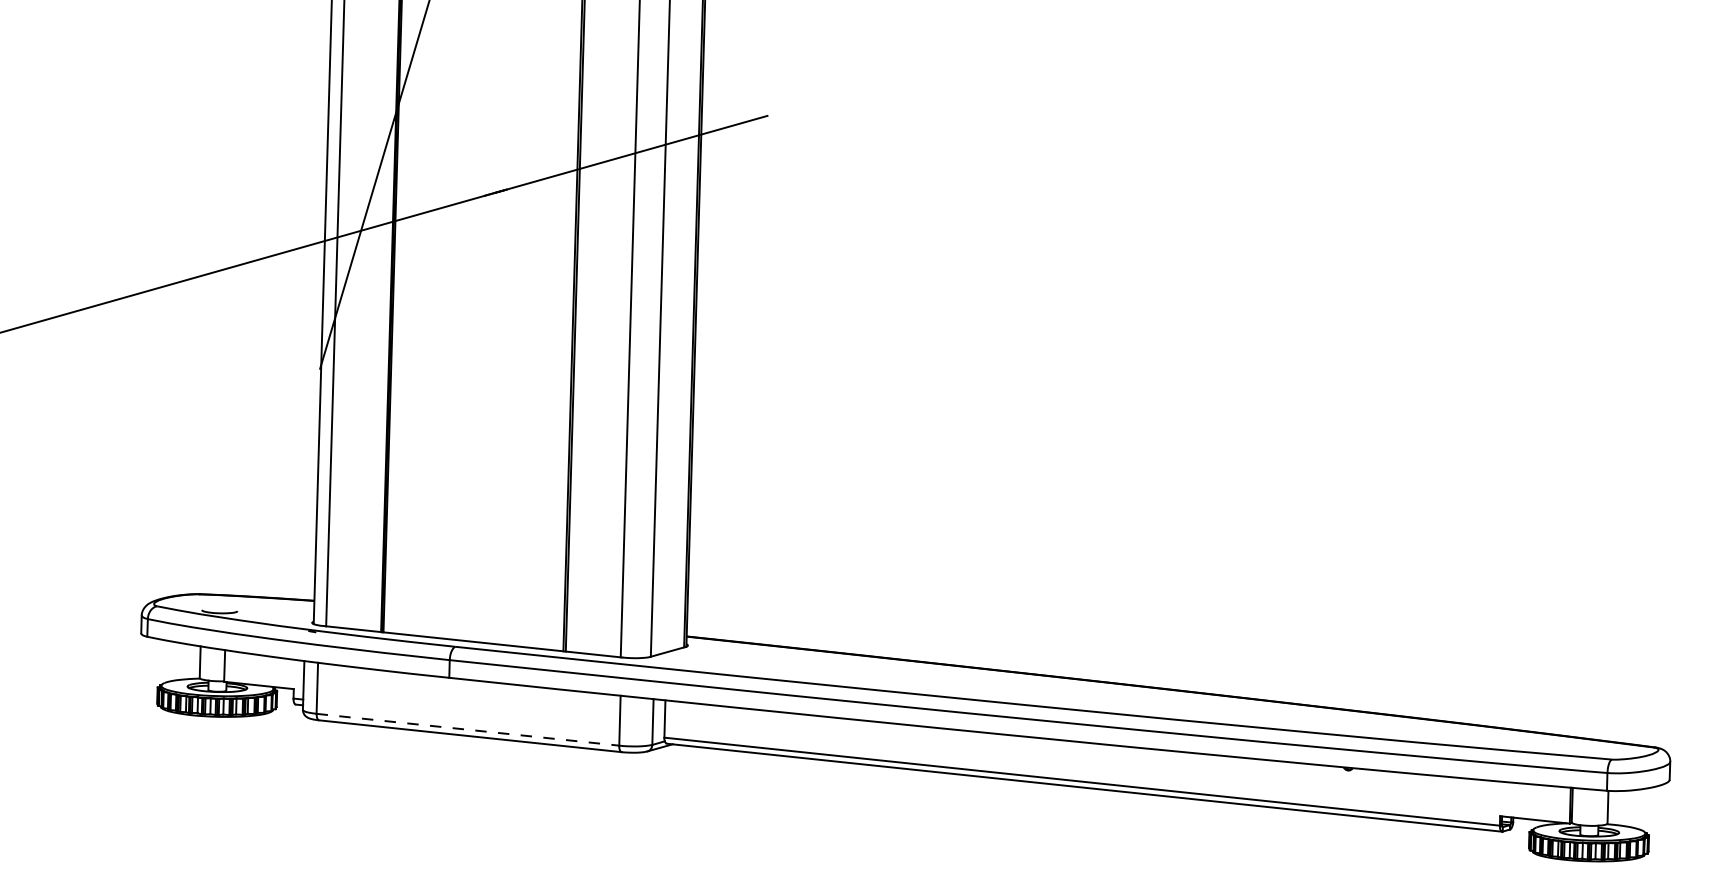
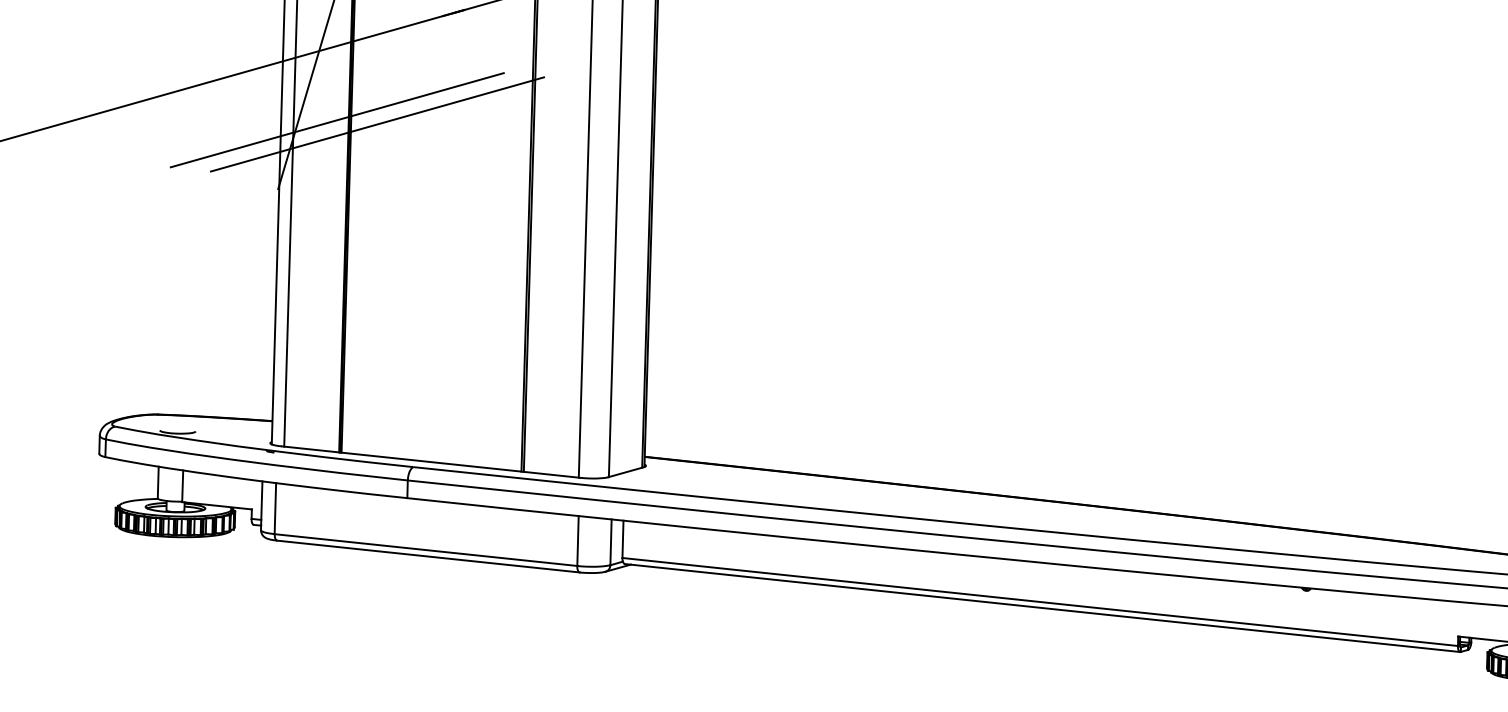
line: (378, 299) -> (336, 119), added
line: (418, 304) -> (376, 124), added
line: (468, 729) -> (426, 549), dashed -> solid

